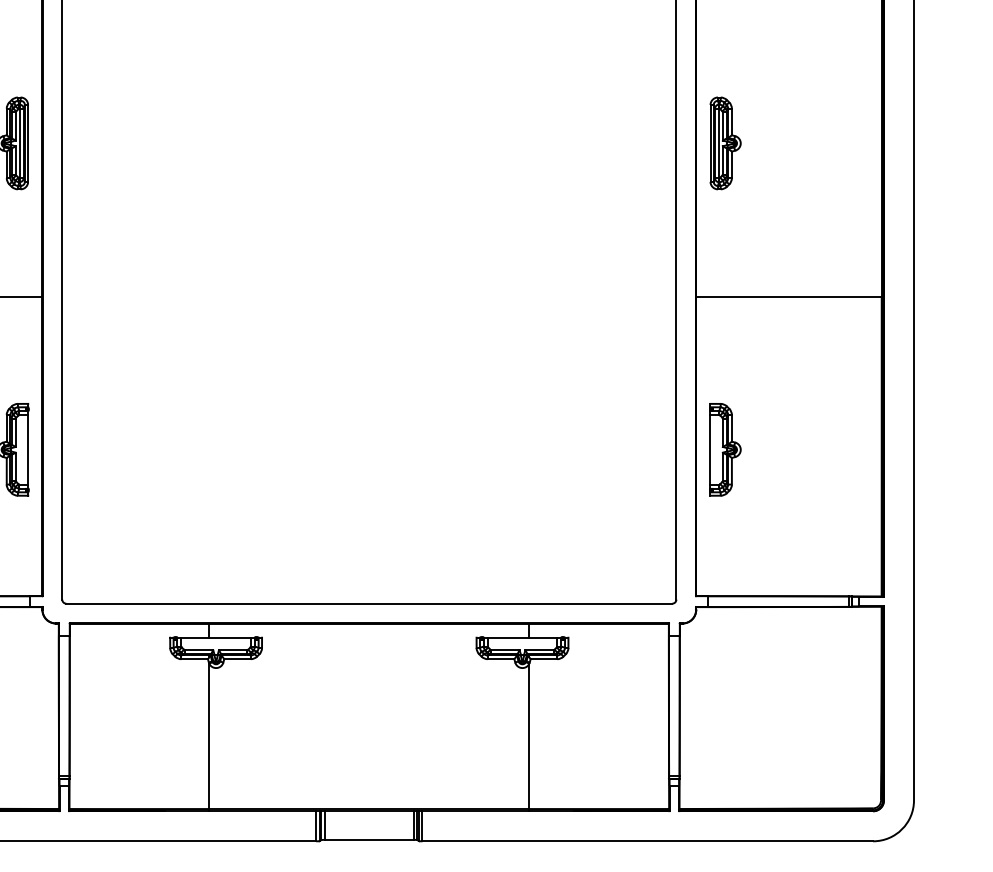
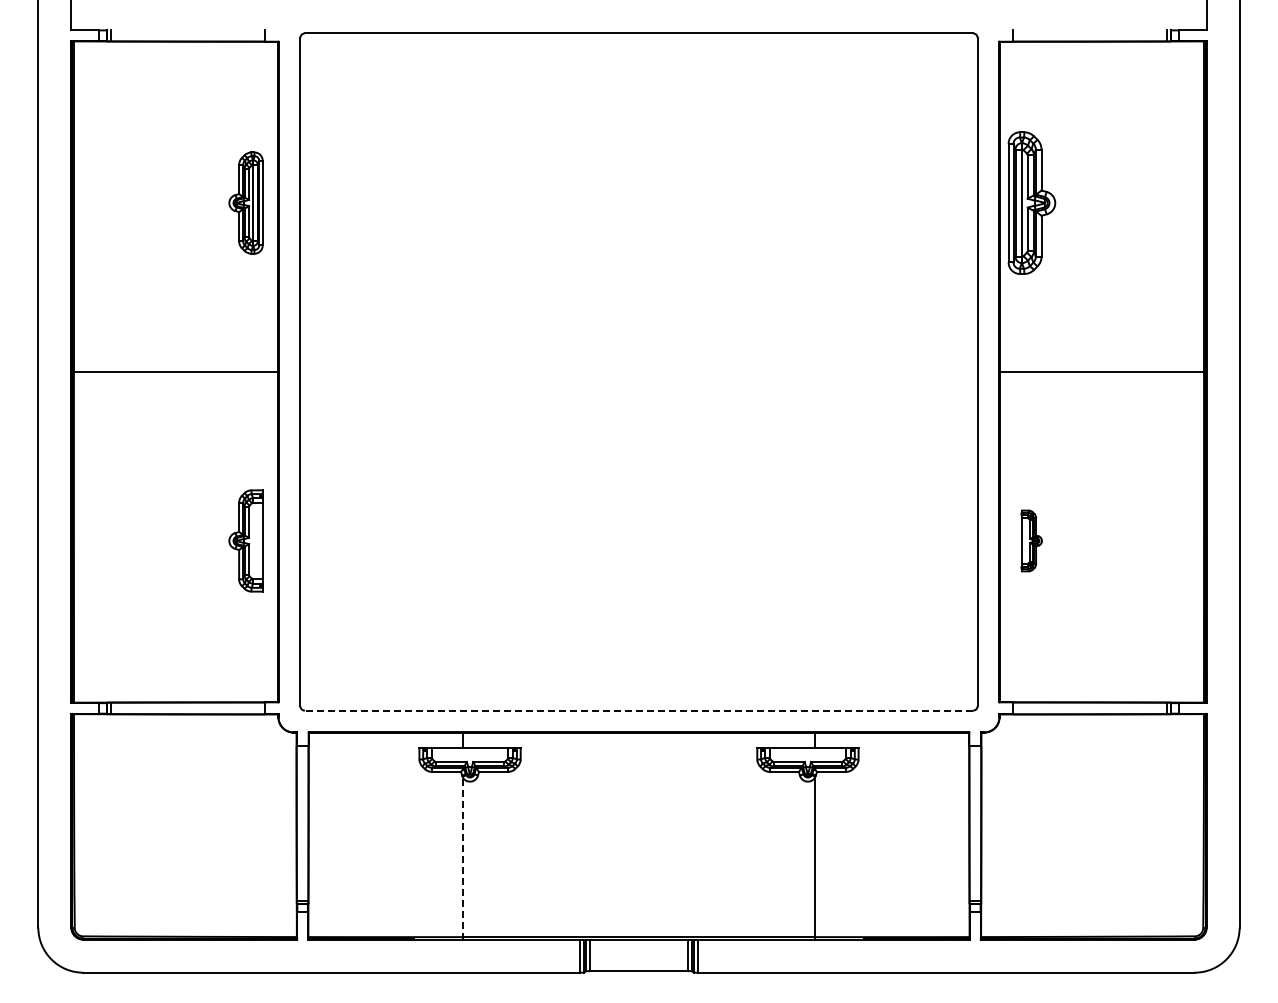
part: (725, 142) -> (1031, 202), size x1.4
part: (725, 449) -> (1031, 540), size x0.6
line: (368, 603) -> (638, 710), solid -> dashed
line: (209, 736) -> (462, 857), solid -> dashed

